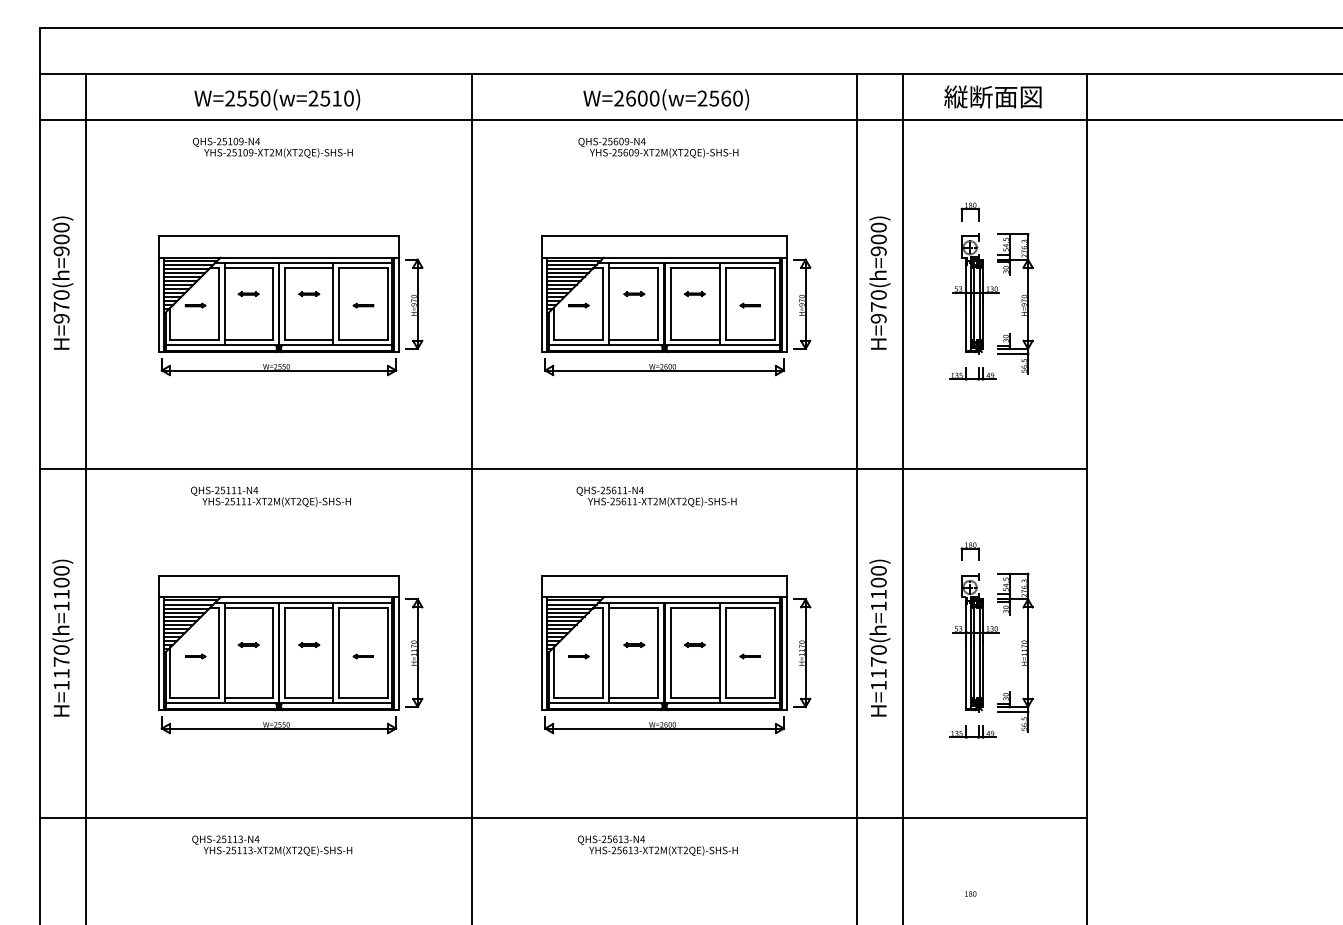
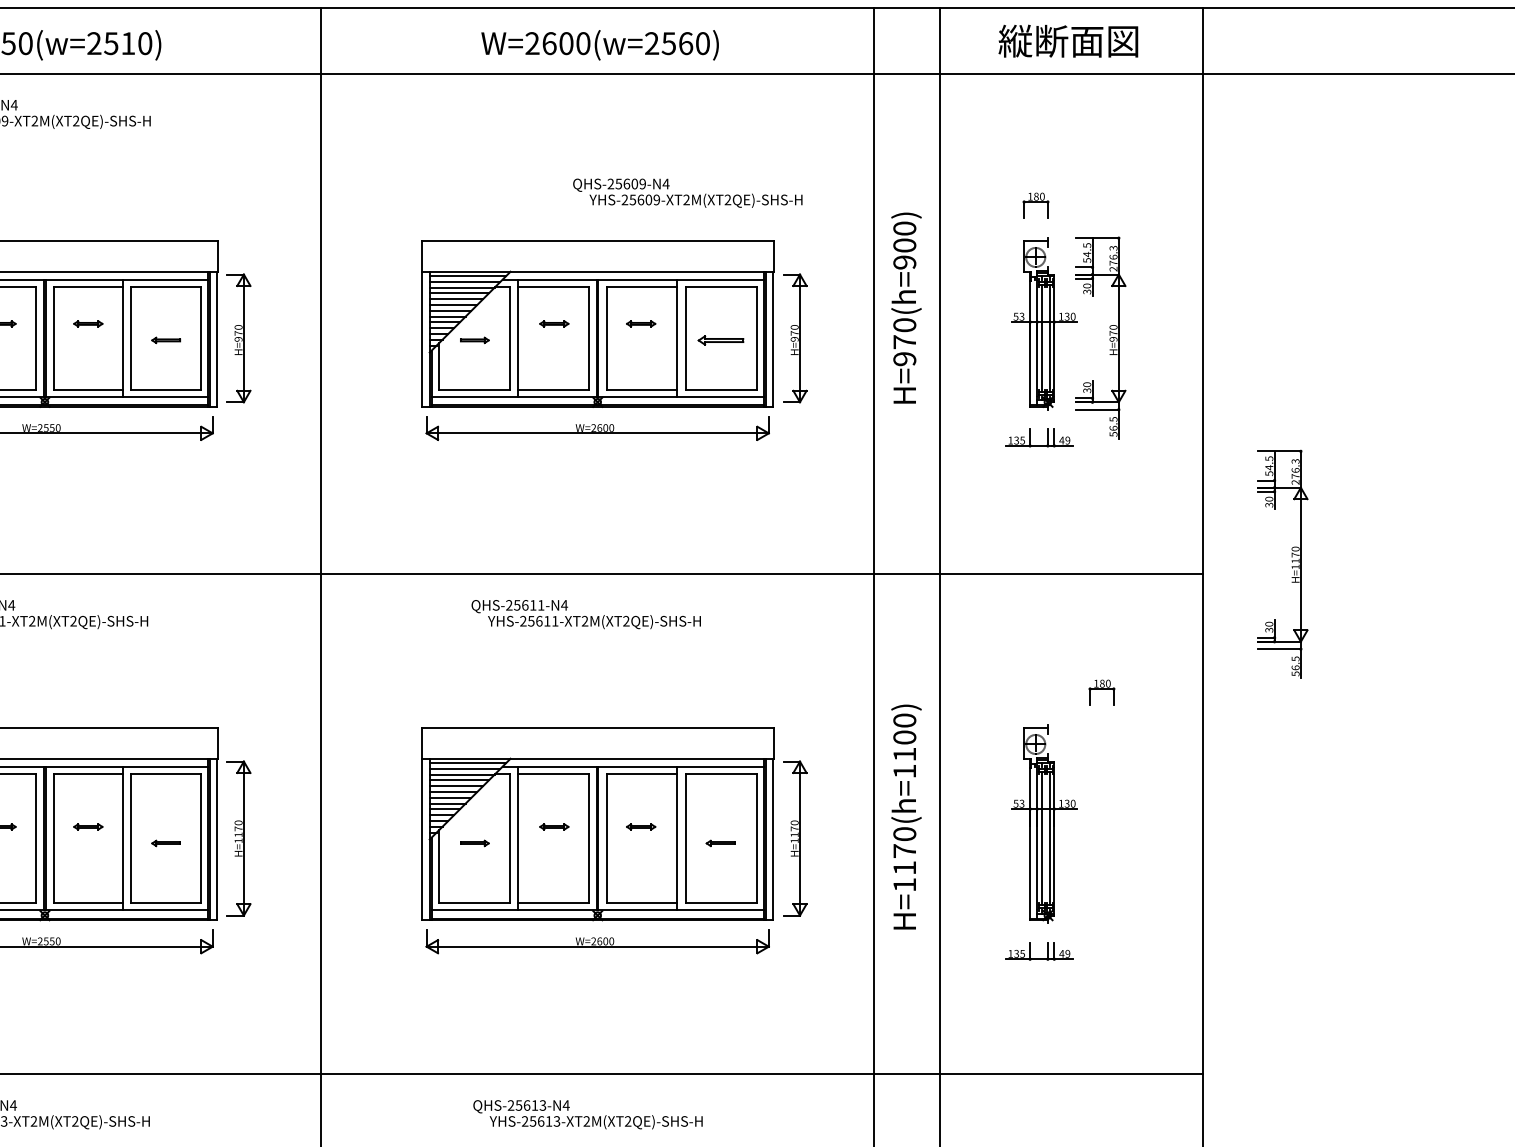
text: (658, 147) -> (687, 192), moved
part: (749, 305) -> (719, 340), size x1.6
part: (969, 551) -> (1100, 692), moved
part: (1021, 650) -> (1291, 560), moved

